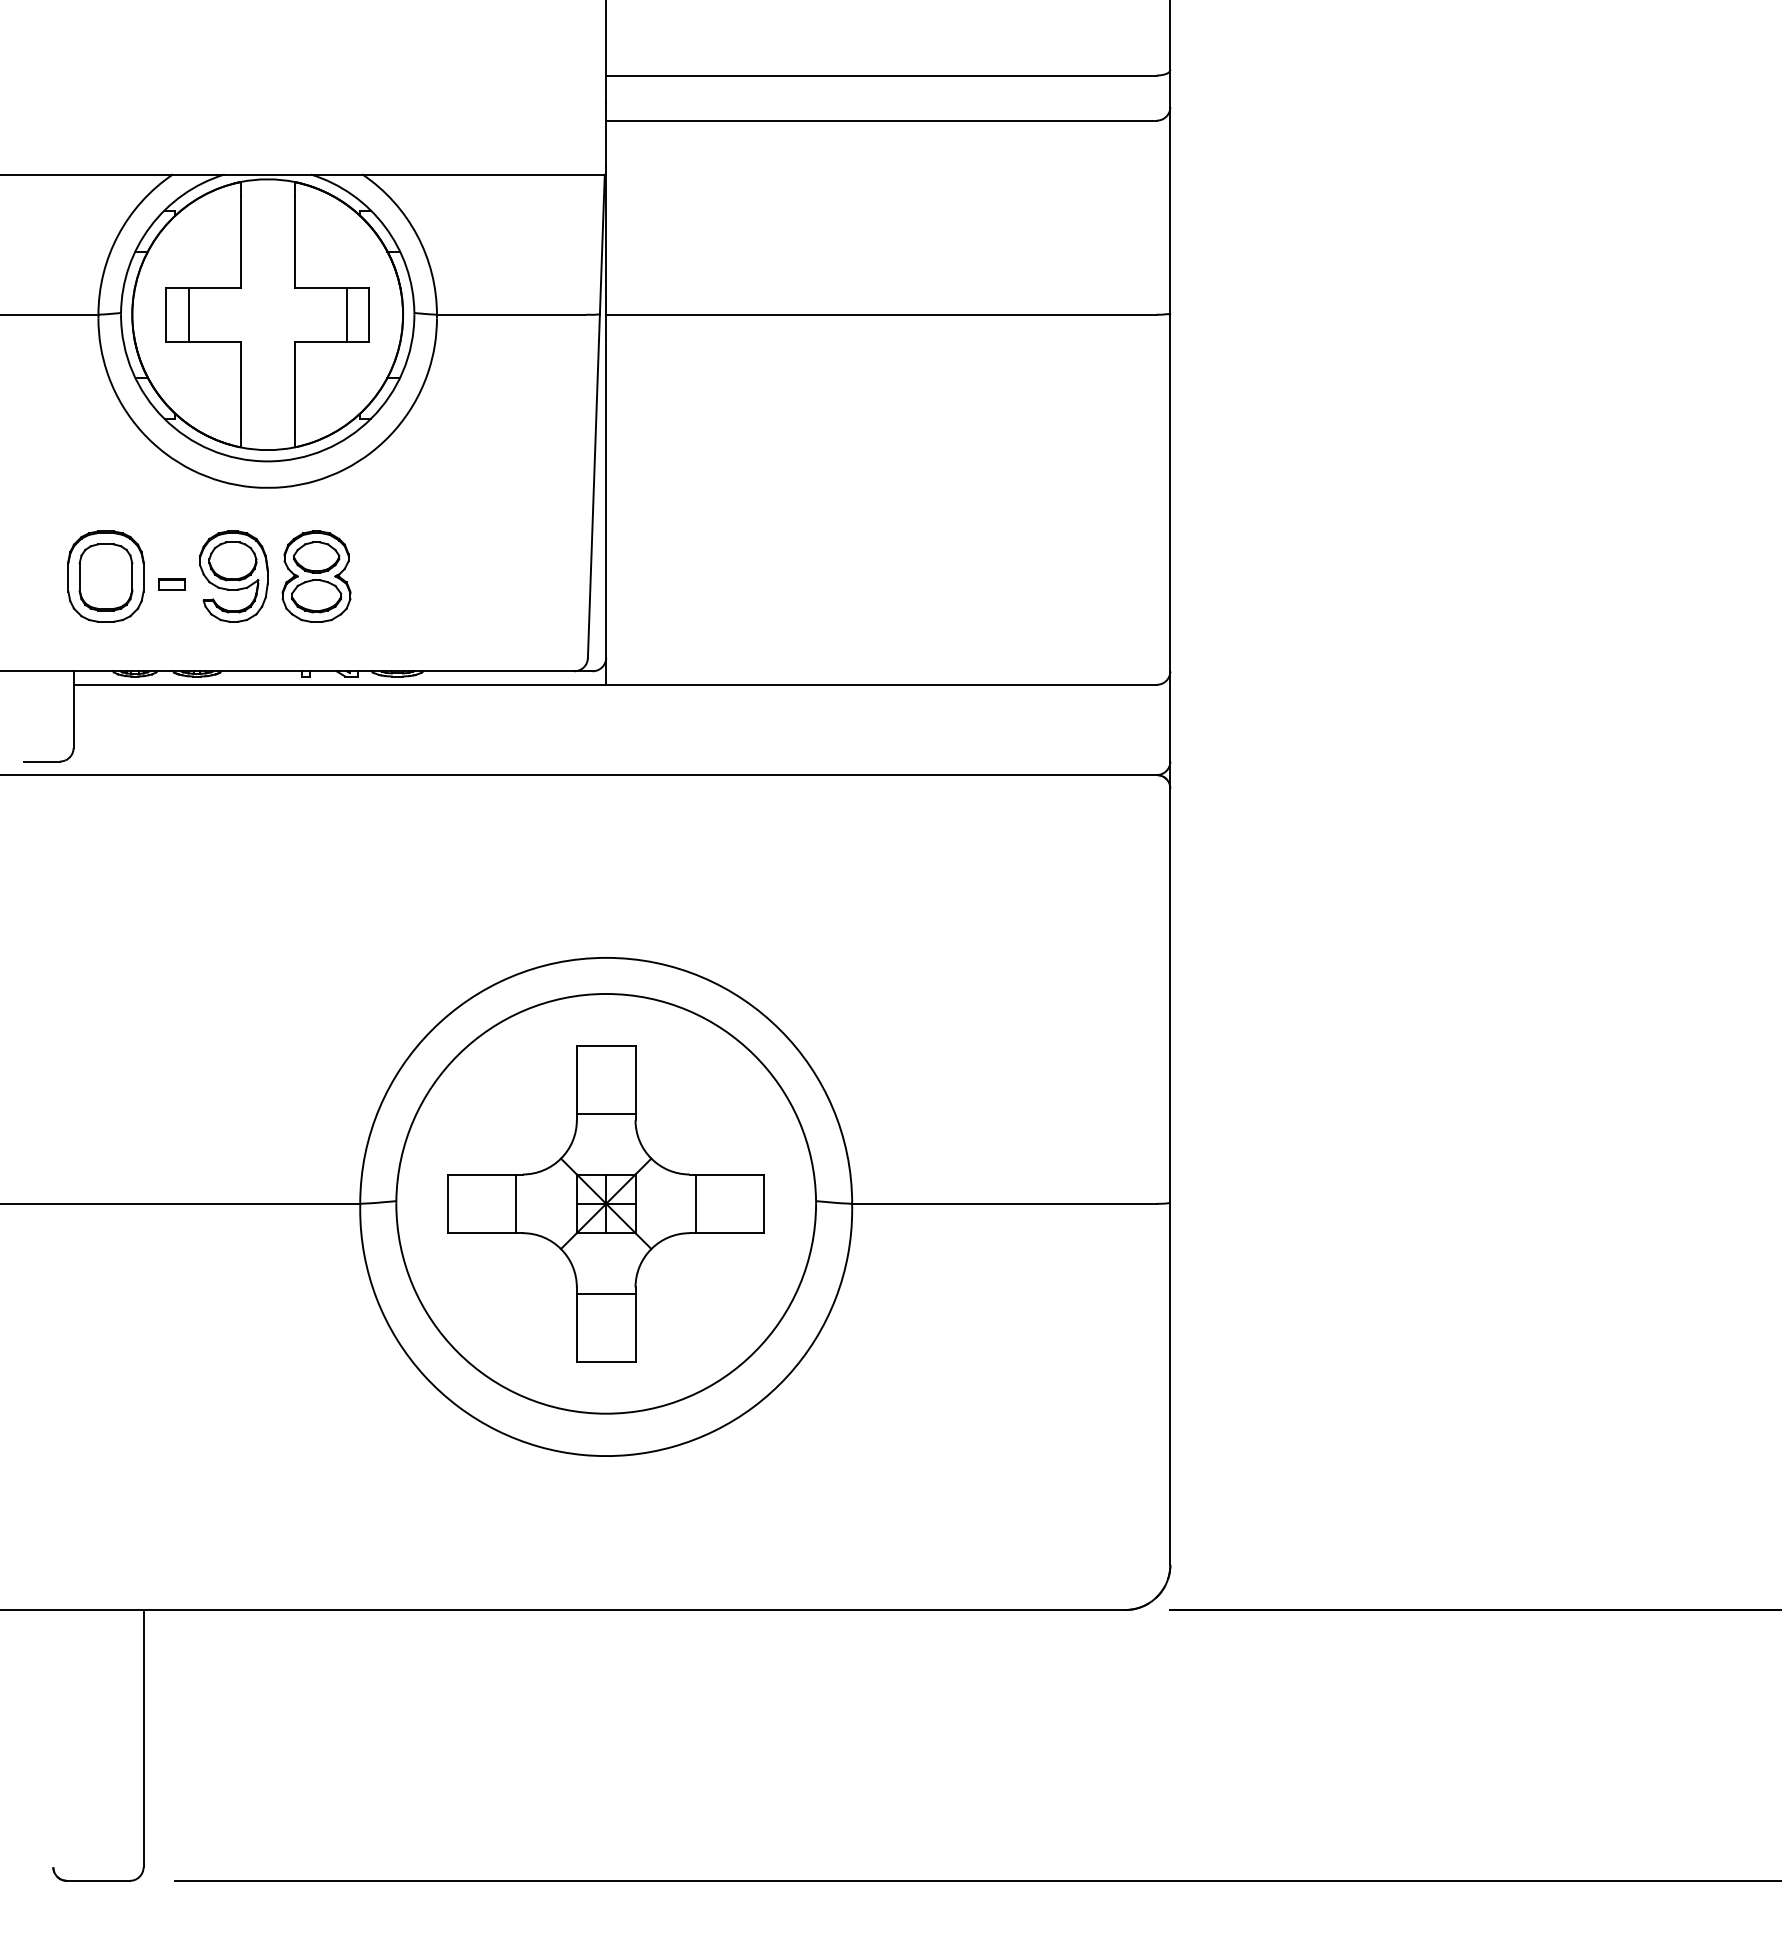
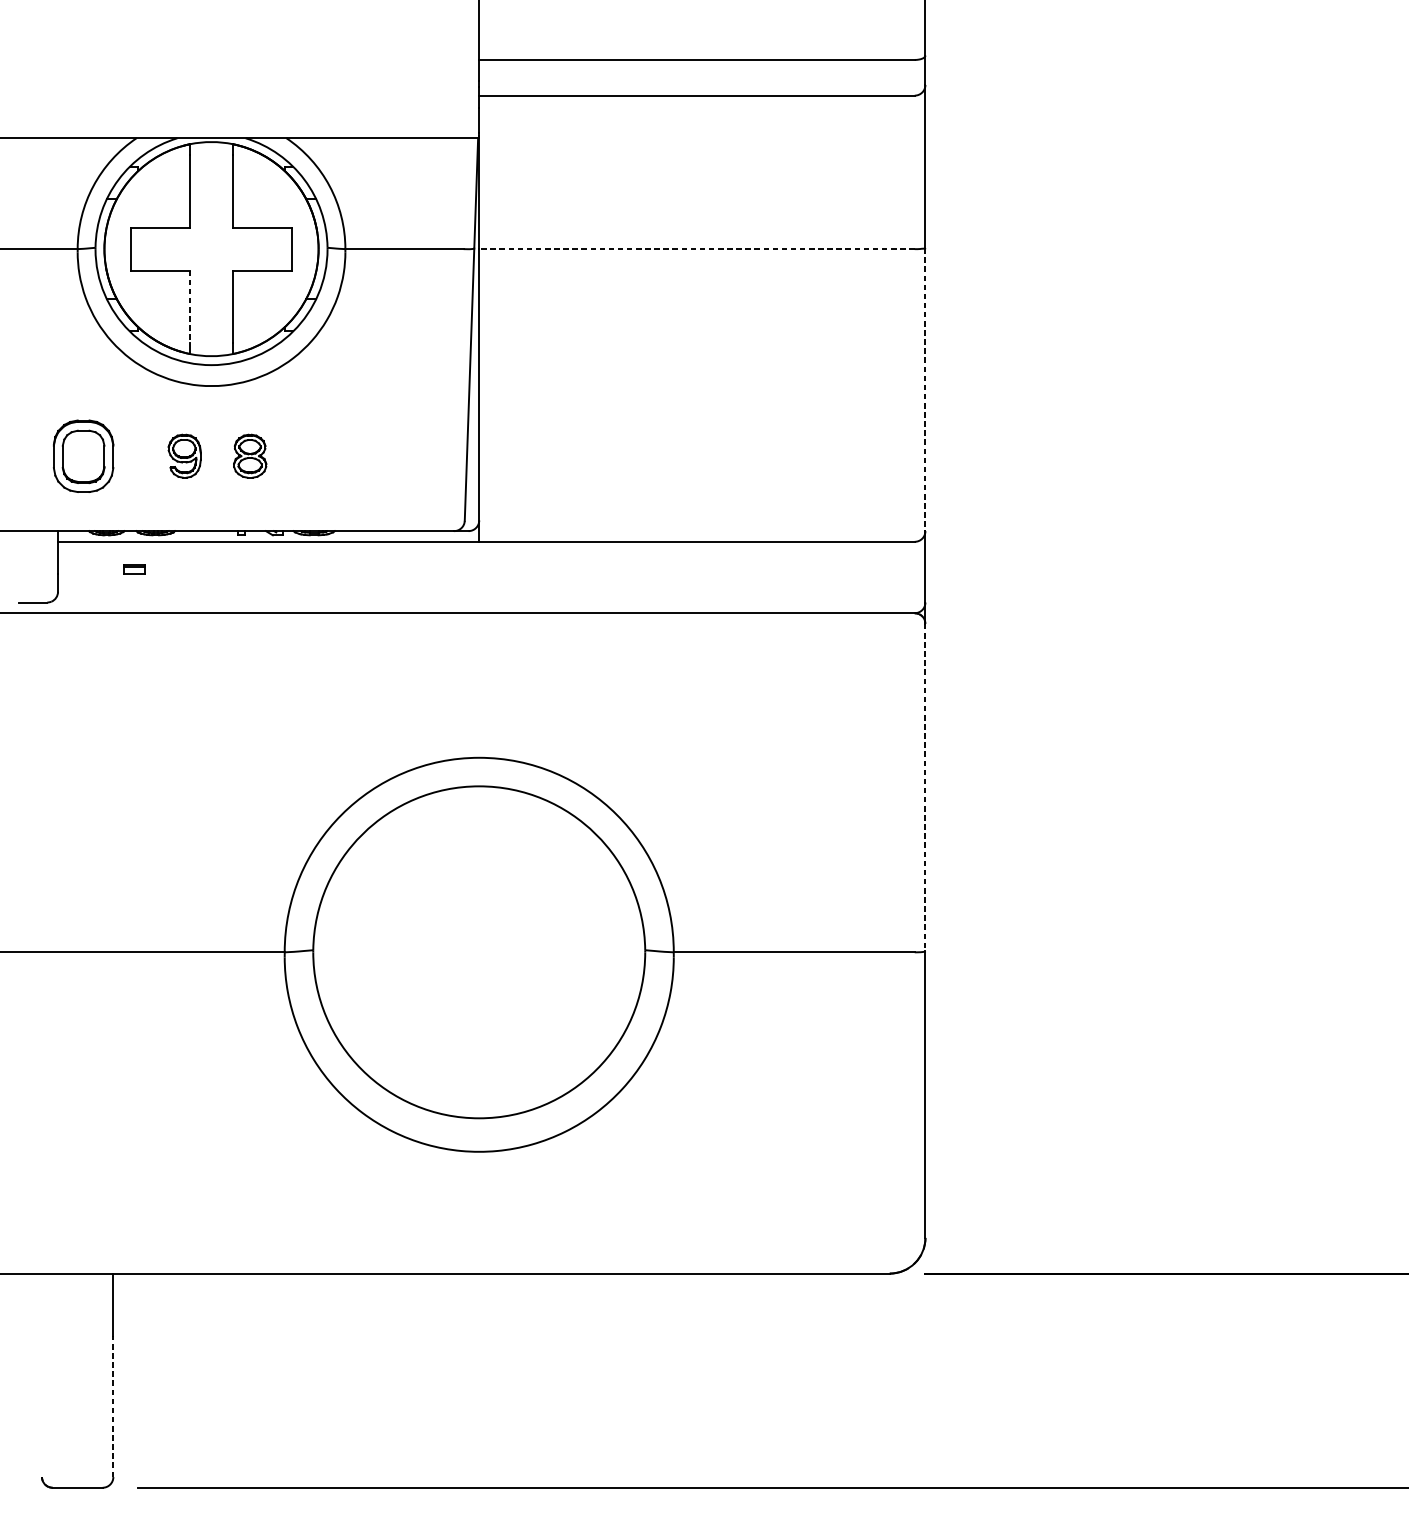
line: (188, 314) -> (148, 248), removed
line: (346, 314) -> (273, 248), removed
line: (881, 314) -> (696, 248), solid -> dashed
line: (240, 387) -> (190, 306), solid -> dashed
line: (1170, 492) -> (925, 389), solid -> dashed
part: (233, 576) -> (184, 456), size x0.6
part: (316, 576) -> (250, 456), size x0.6
part: (171, 584) -> (134, 570), moved
line: (1170, 996) -> (925, 788), solid -> dashed
part: (605, 1203) -> (478, 952), removed
line: (143, 1777) -> (113, 1406), solid -> dashed

